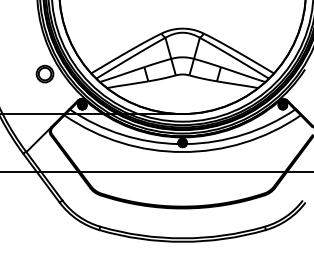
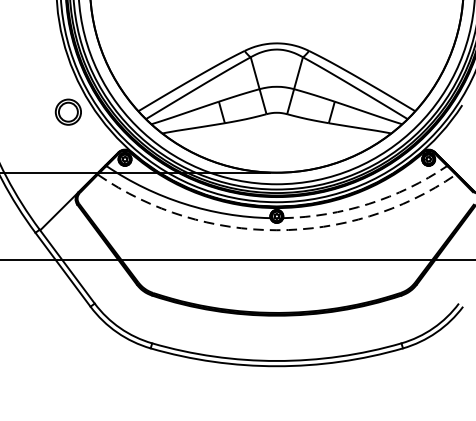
arc: (243, 134) -> (369, 203), solid -> dashed
arc: (182, 152) -> (276, 230), solid -> dashed

